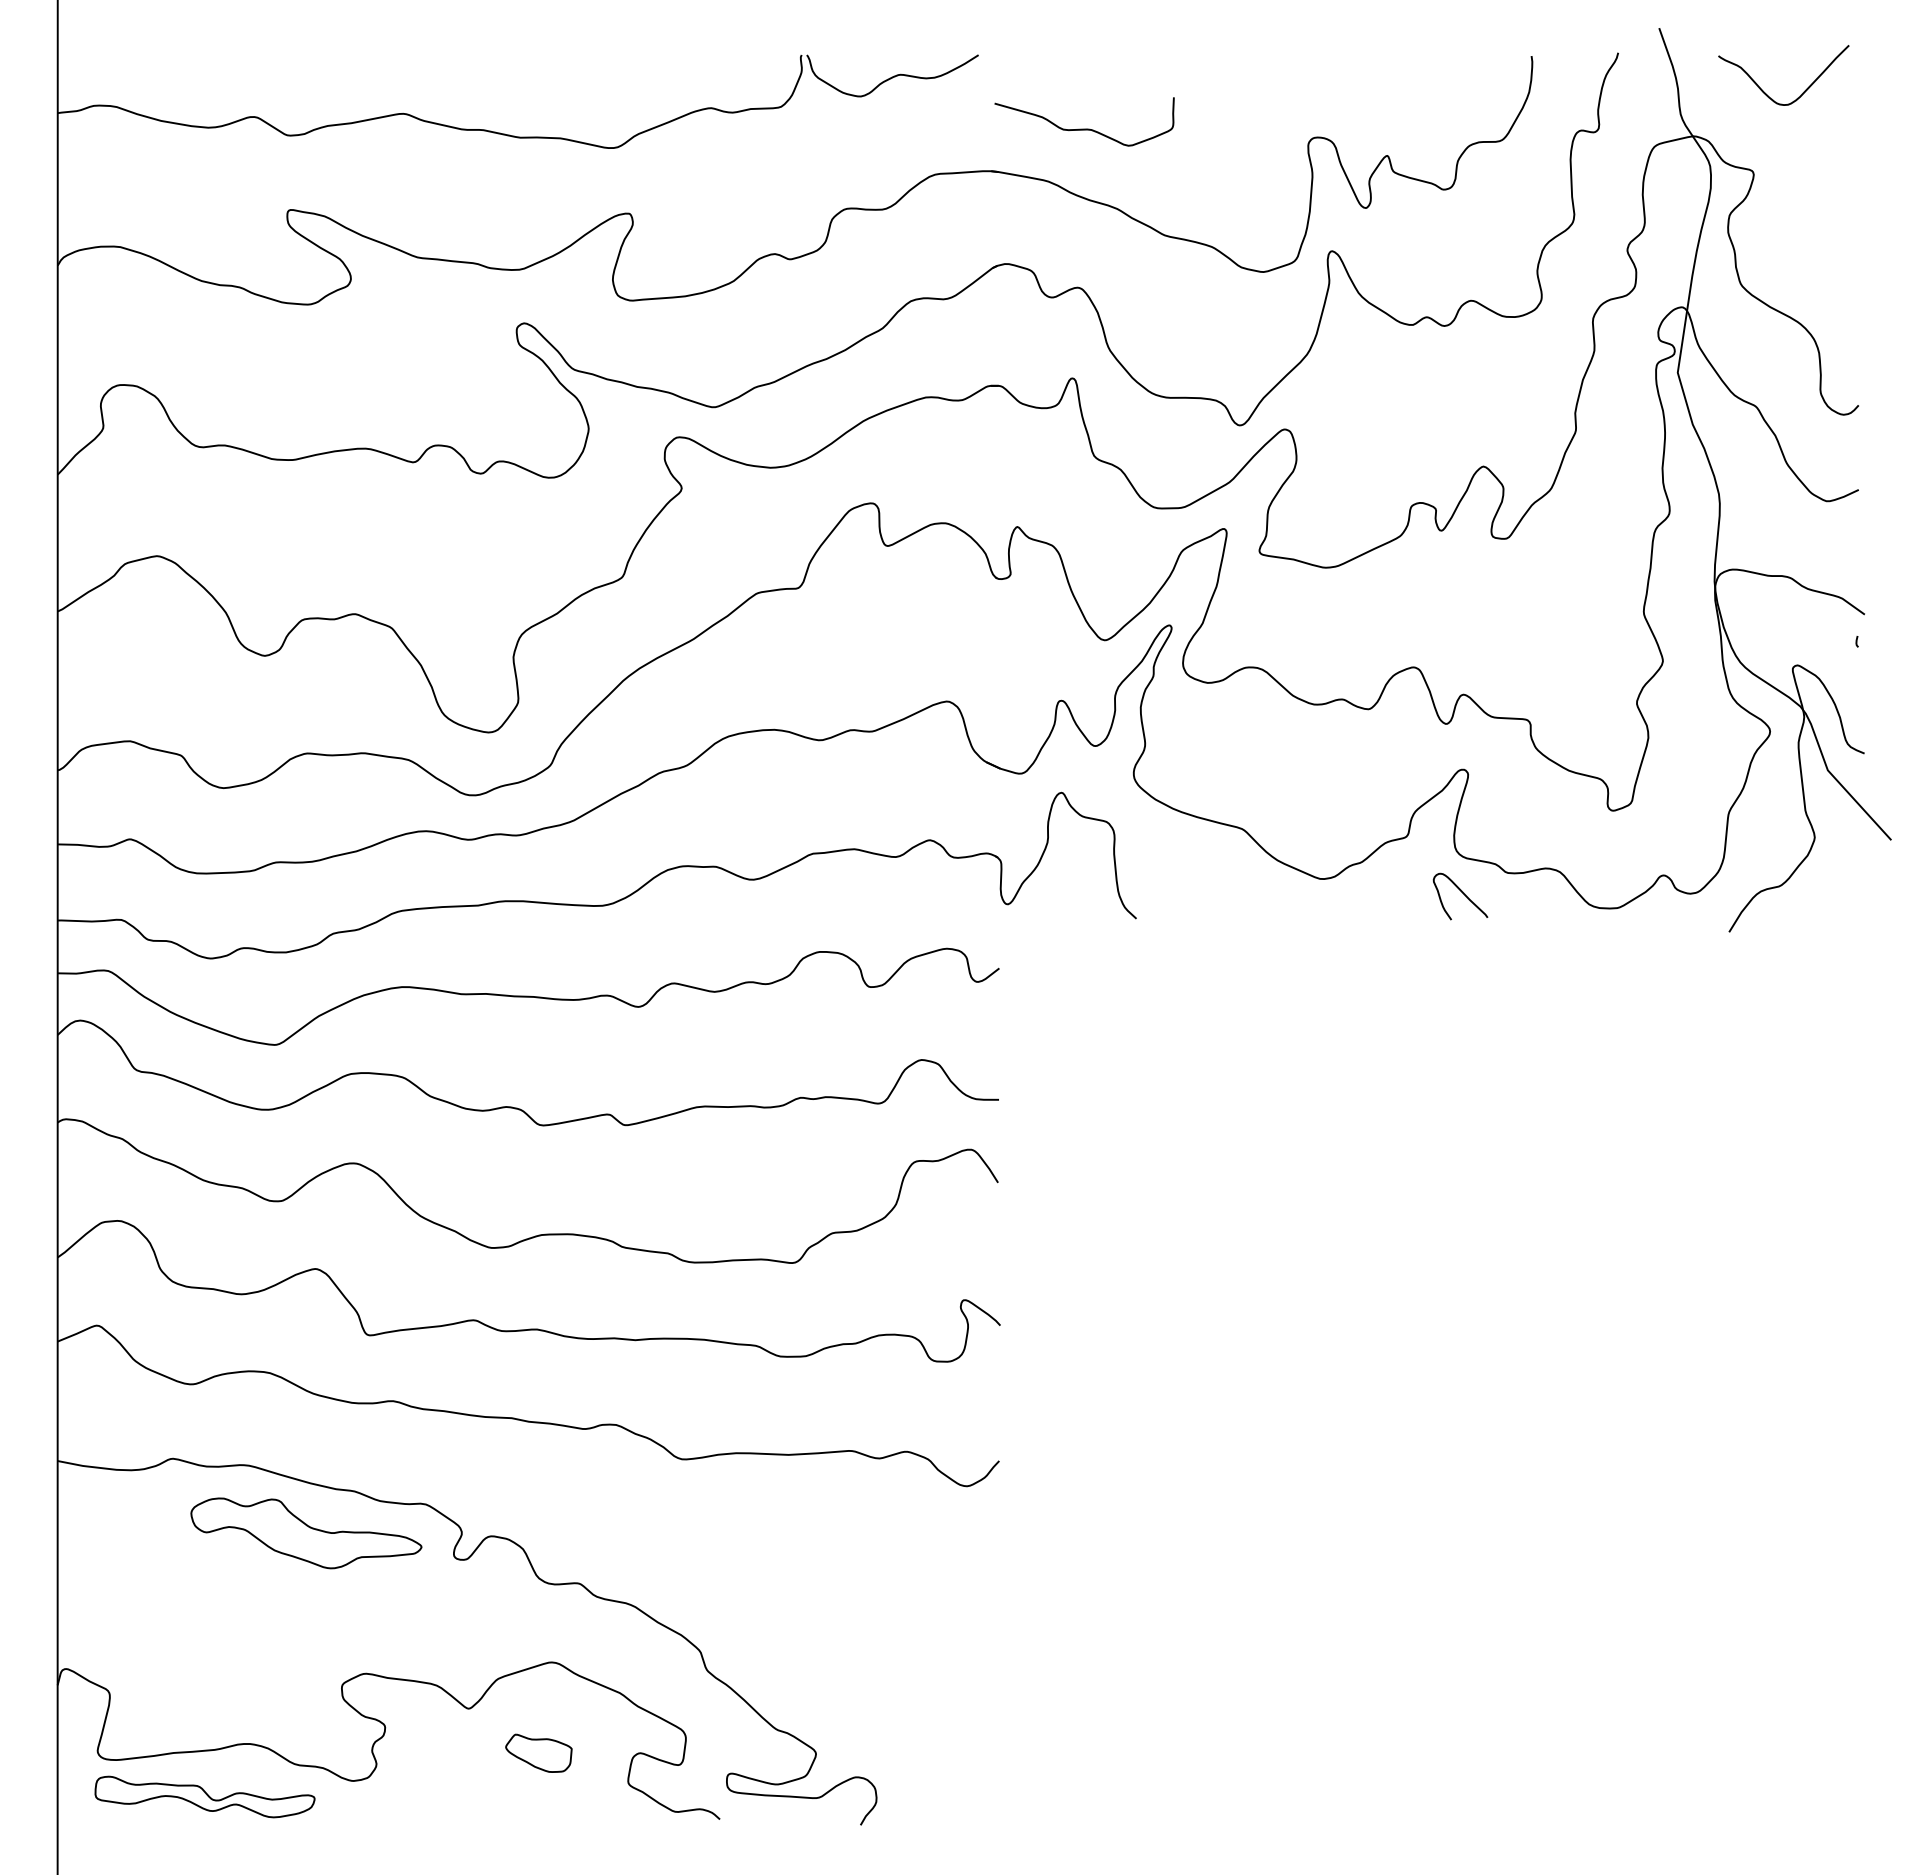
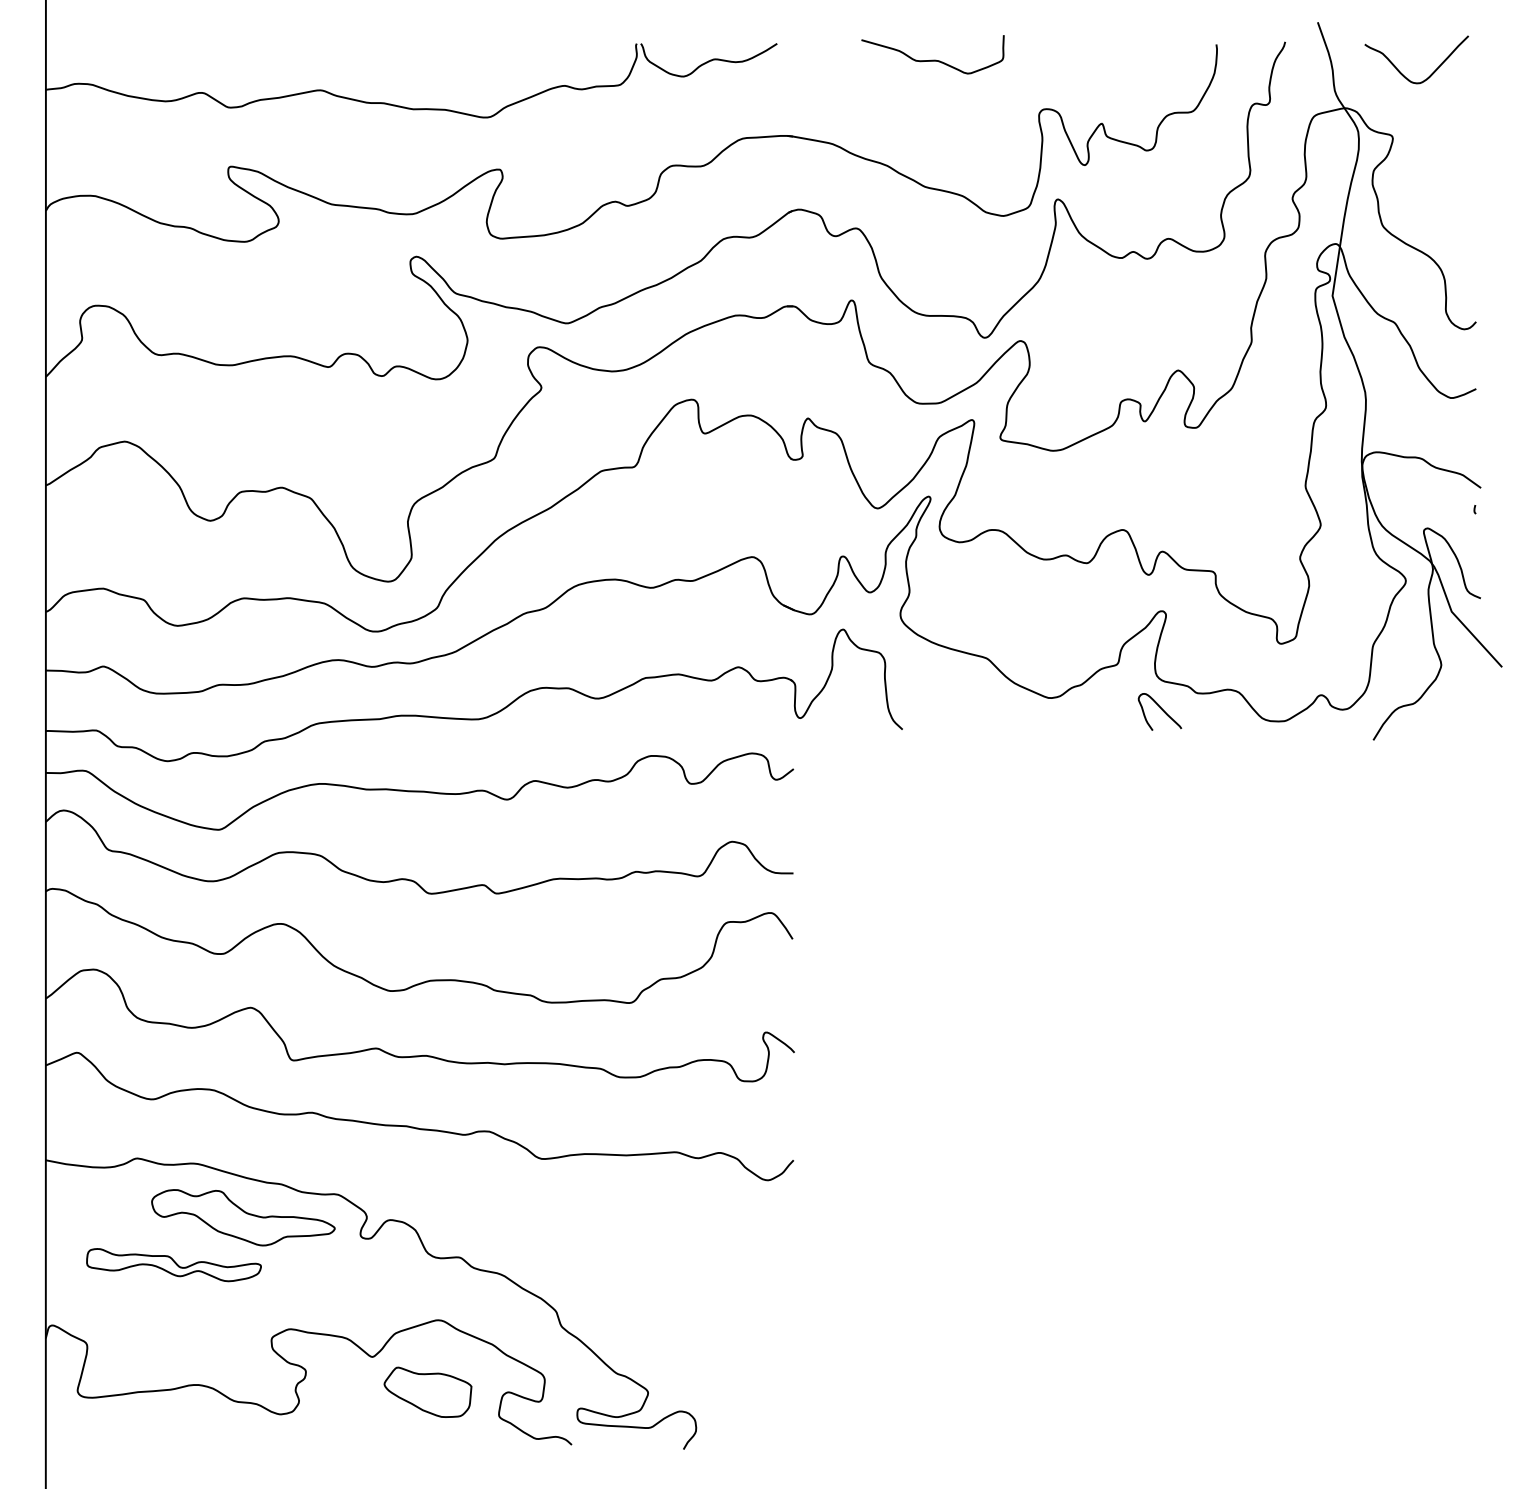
curve: (1084, 128) -> (932, 59), moved
part: (538, 1753) -> (427, 1392), size x1.67
part: (204, 1796) -> (173, 1264), moved

